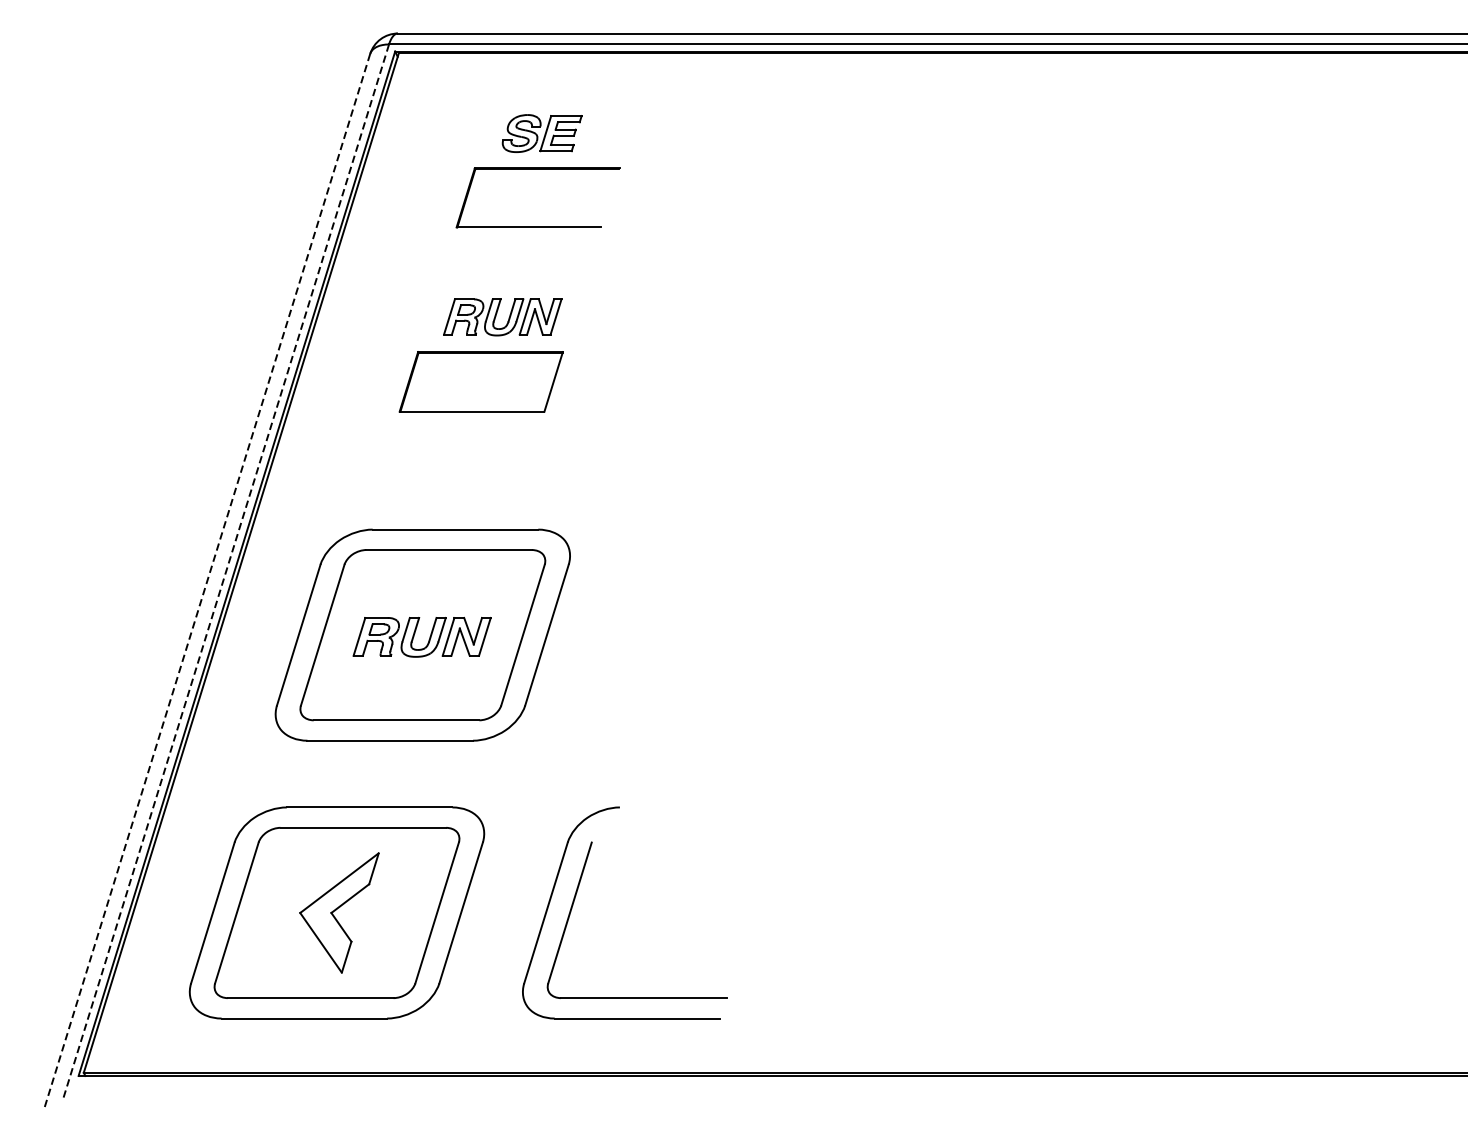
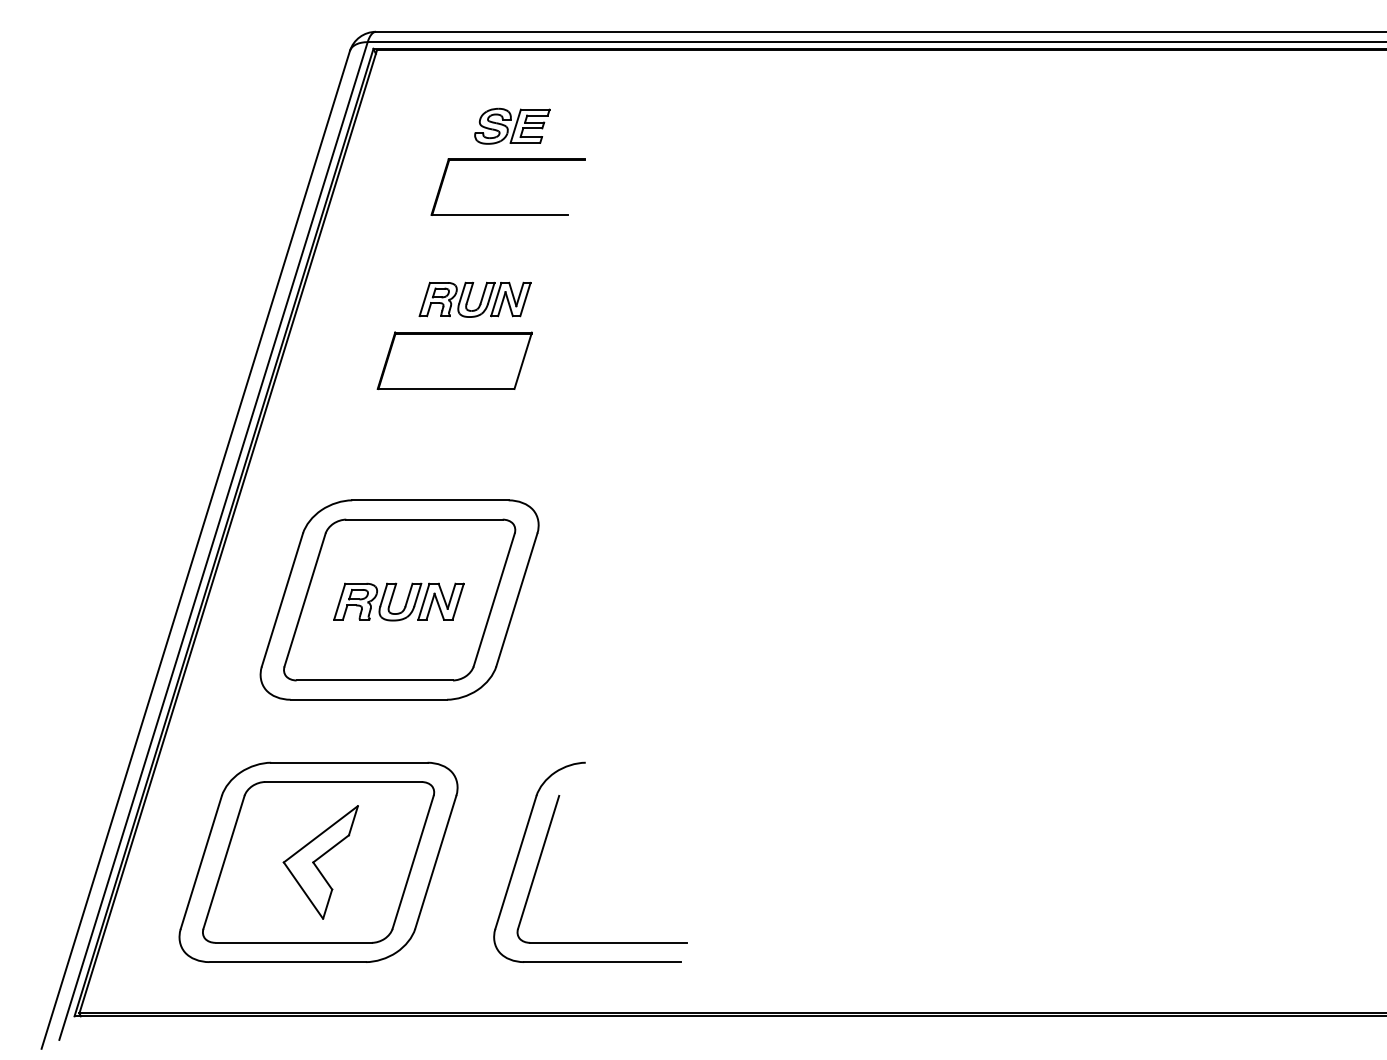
line: (225, 573) -> (213, 541), dashed -> solid
line: (206, 582) -> (195, 550), dashed -> solid

